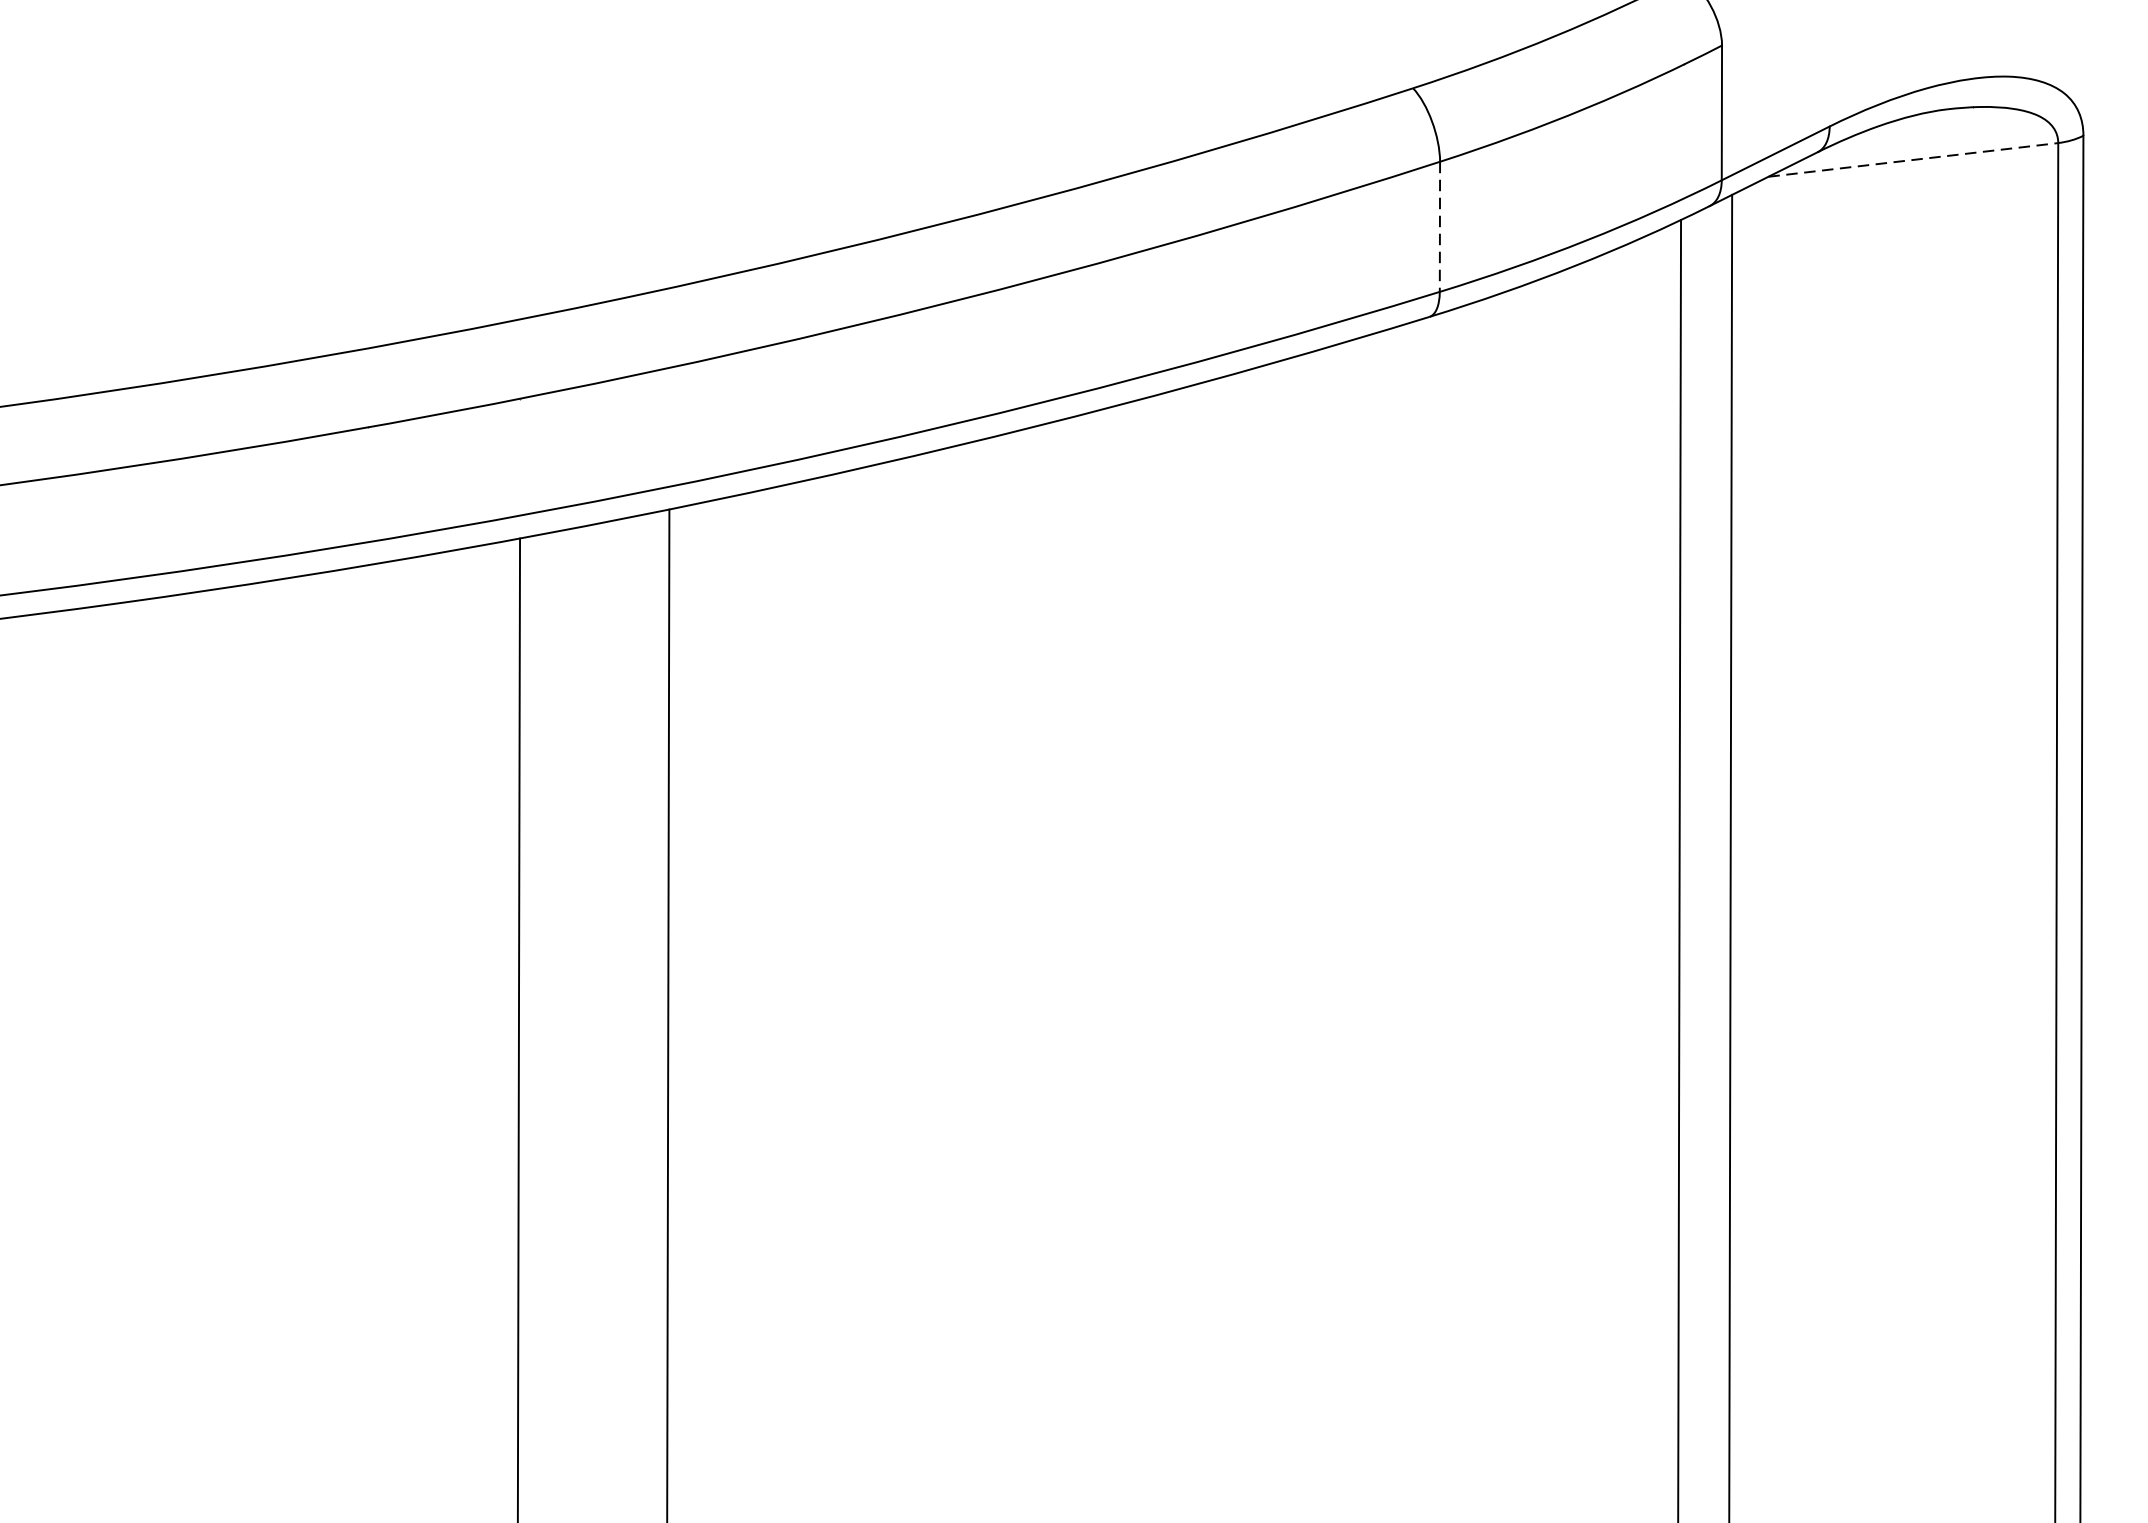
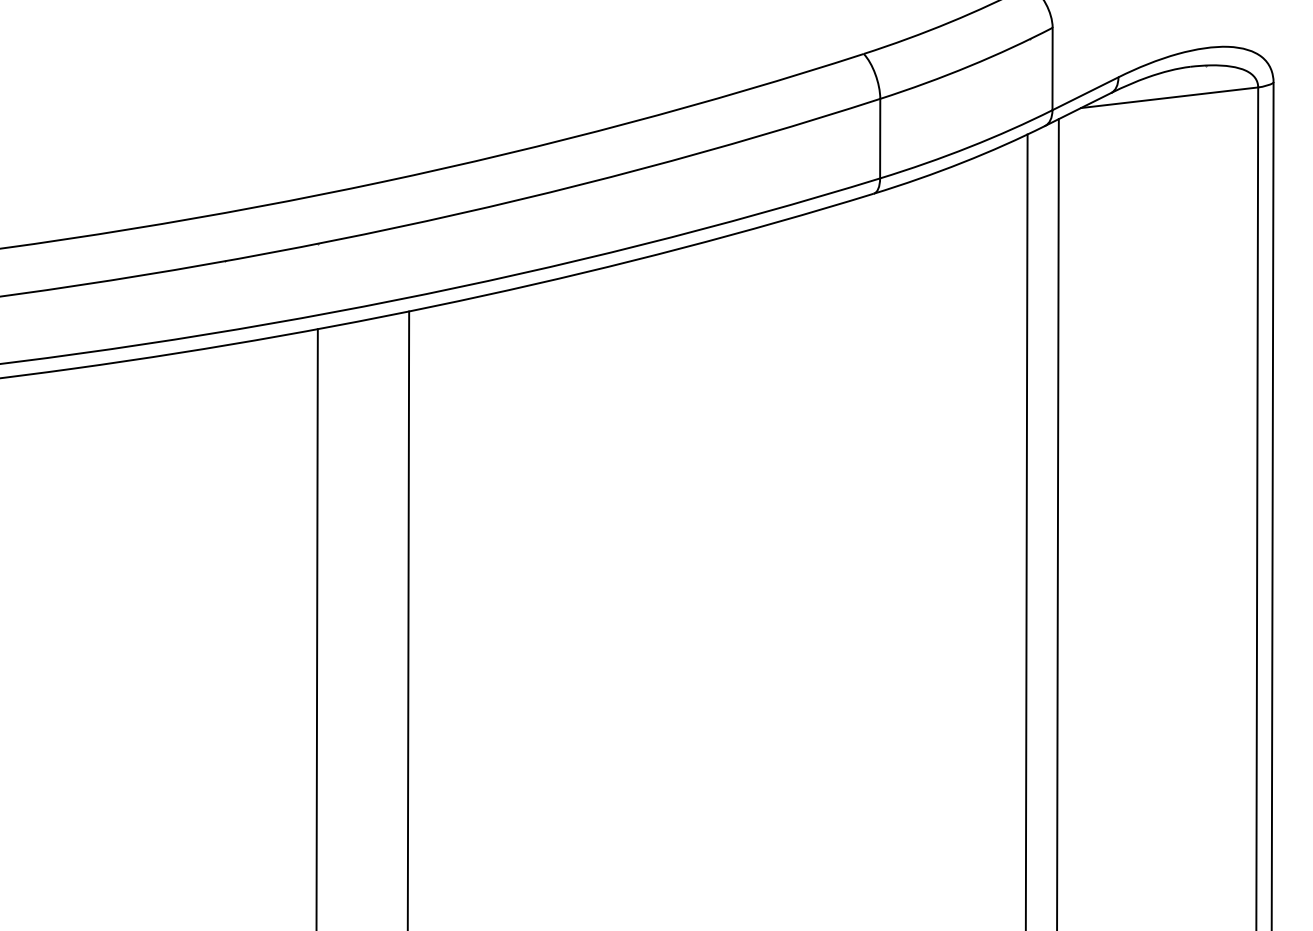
line: (1914, 159) -> (1170, 97), dashed -> solid
line: (1440, 226) -> (880, 138), dashed -> solid

